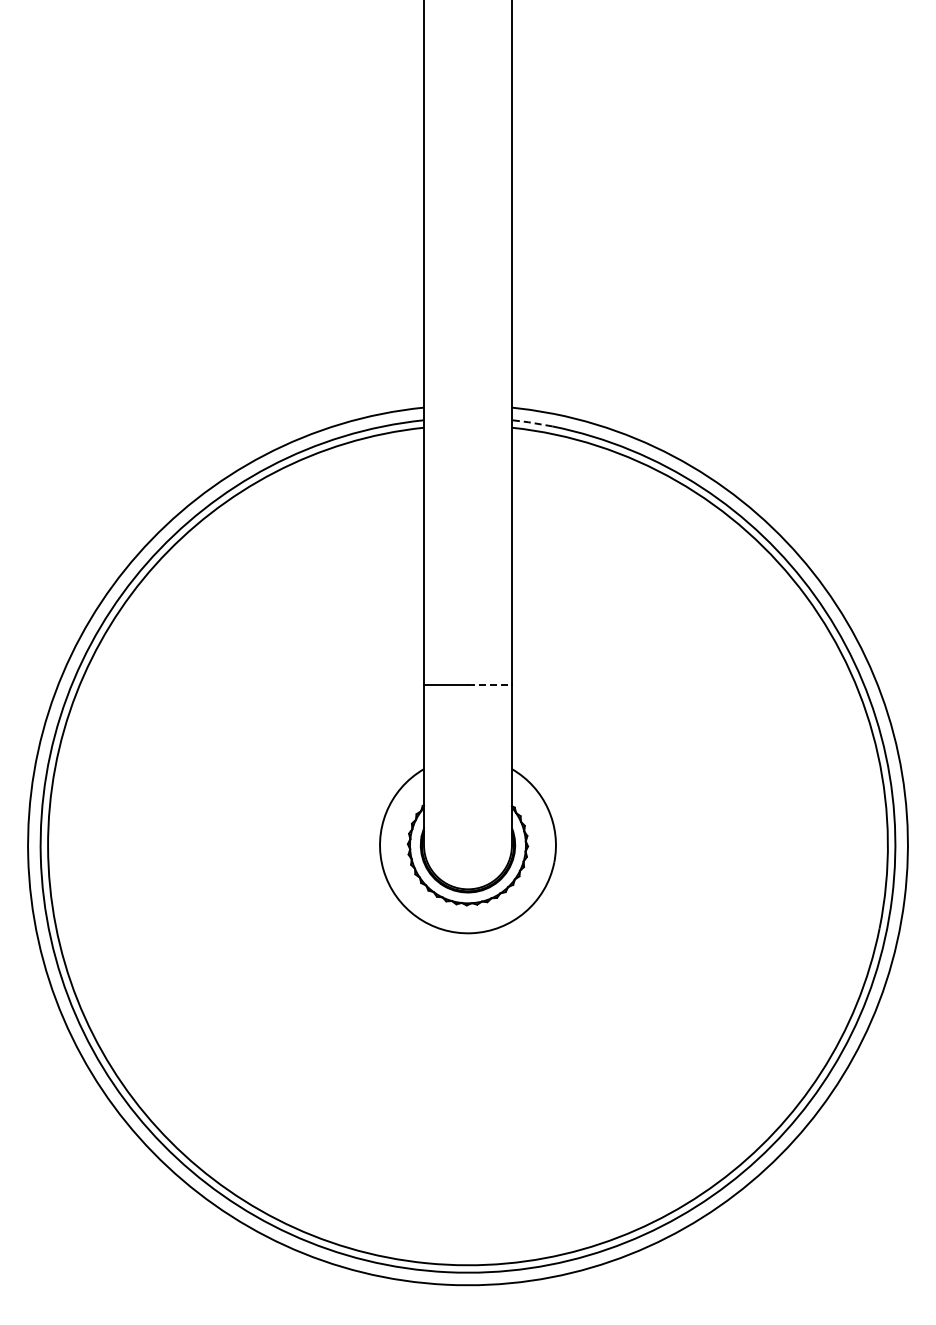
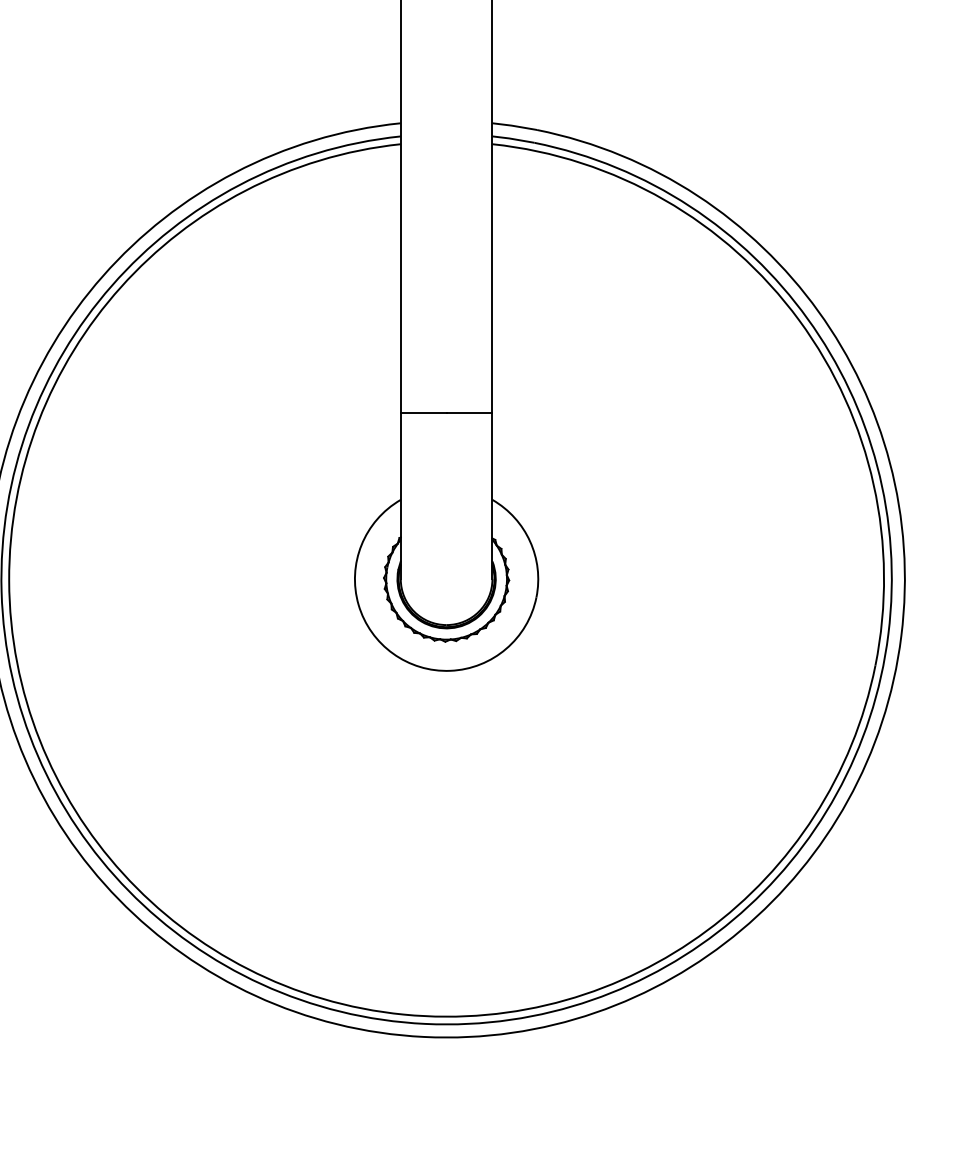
line: (531, 422) -> (512, 138), dashed -> solid
line: (489, 685) -> (469, 412), dashed -> solid

